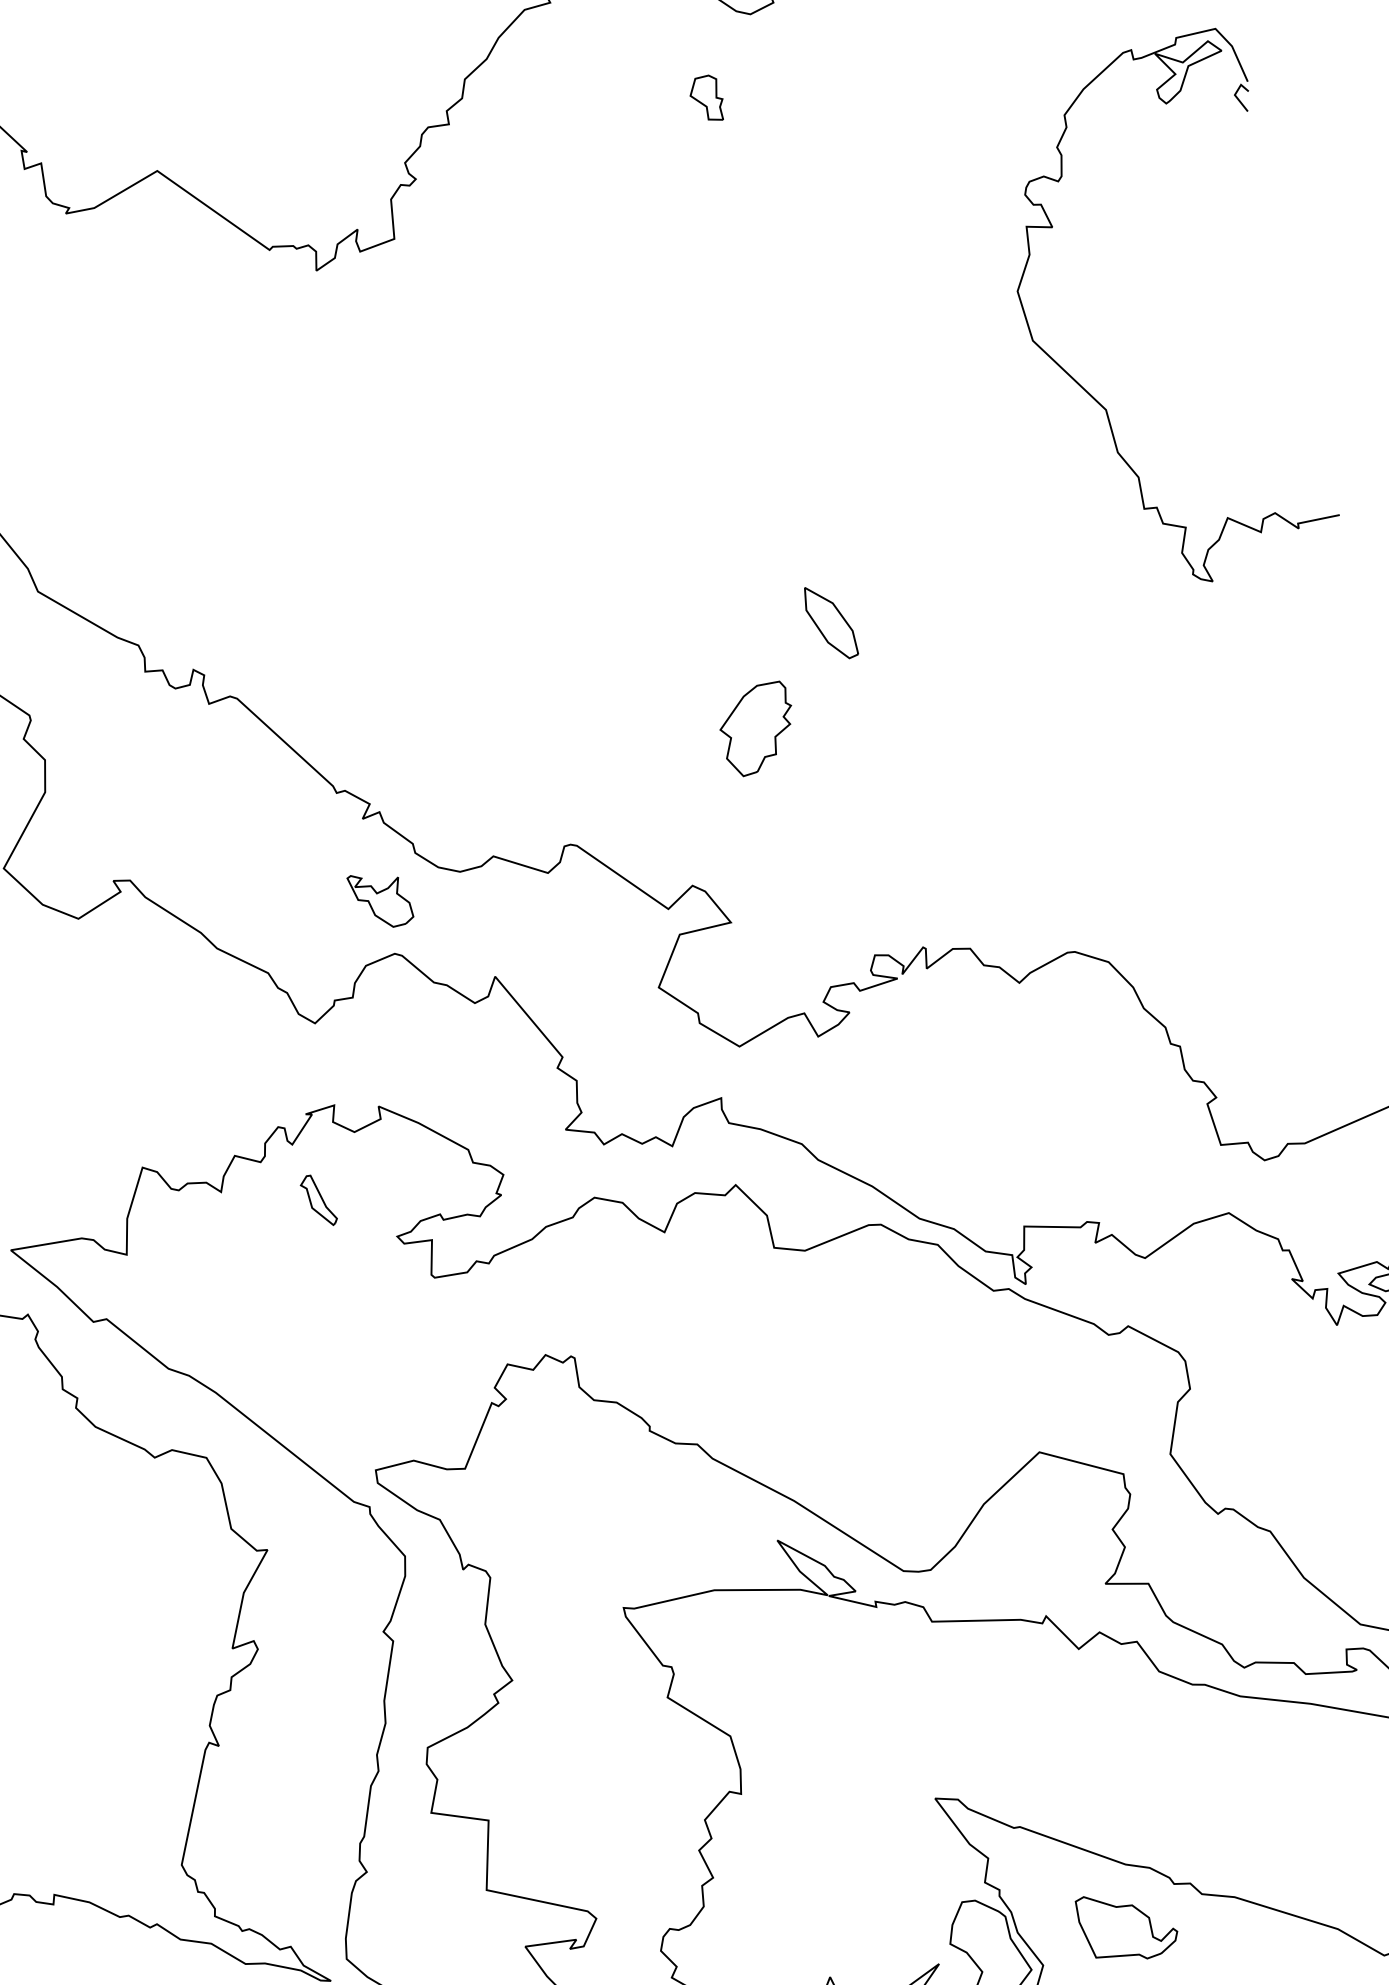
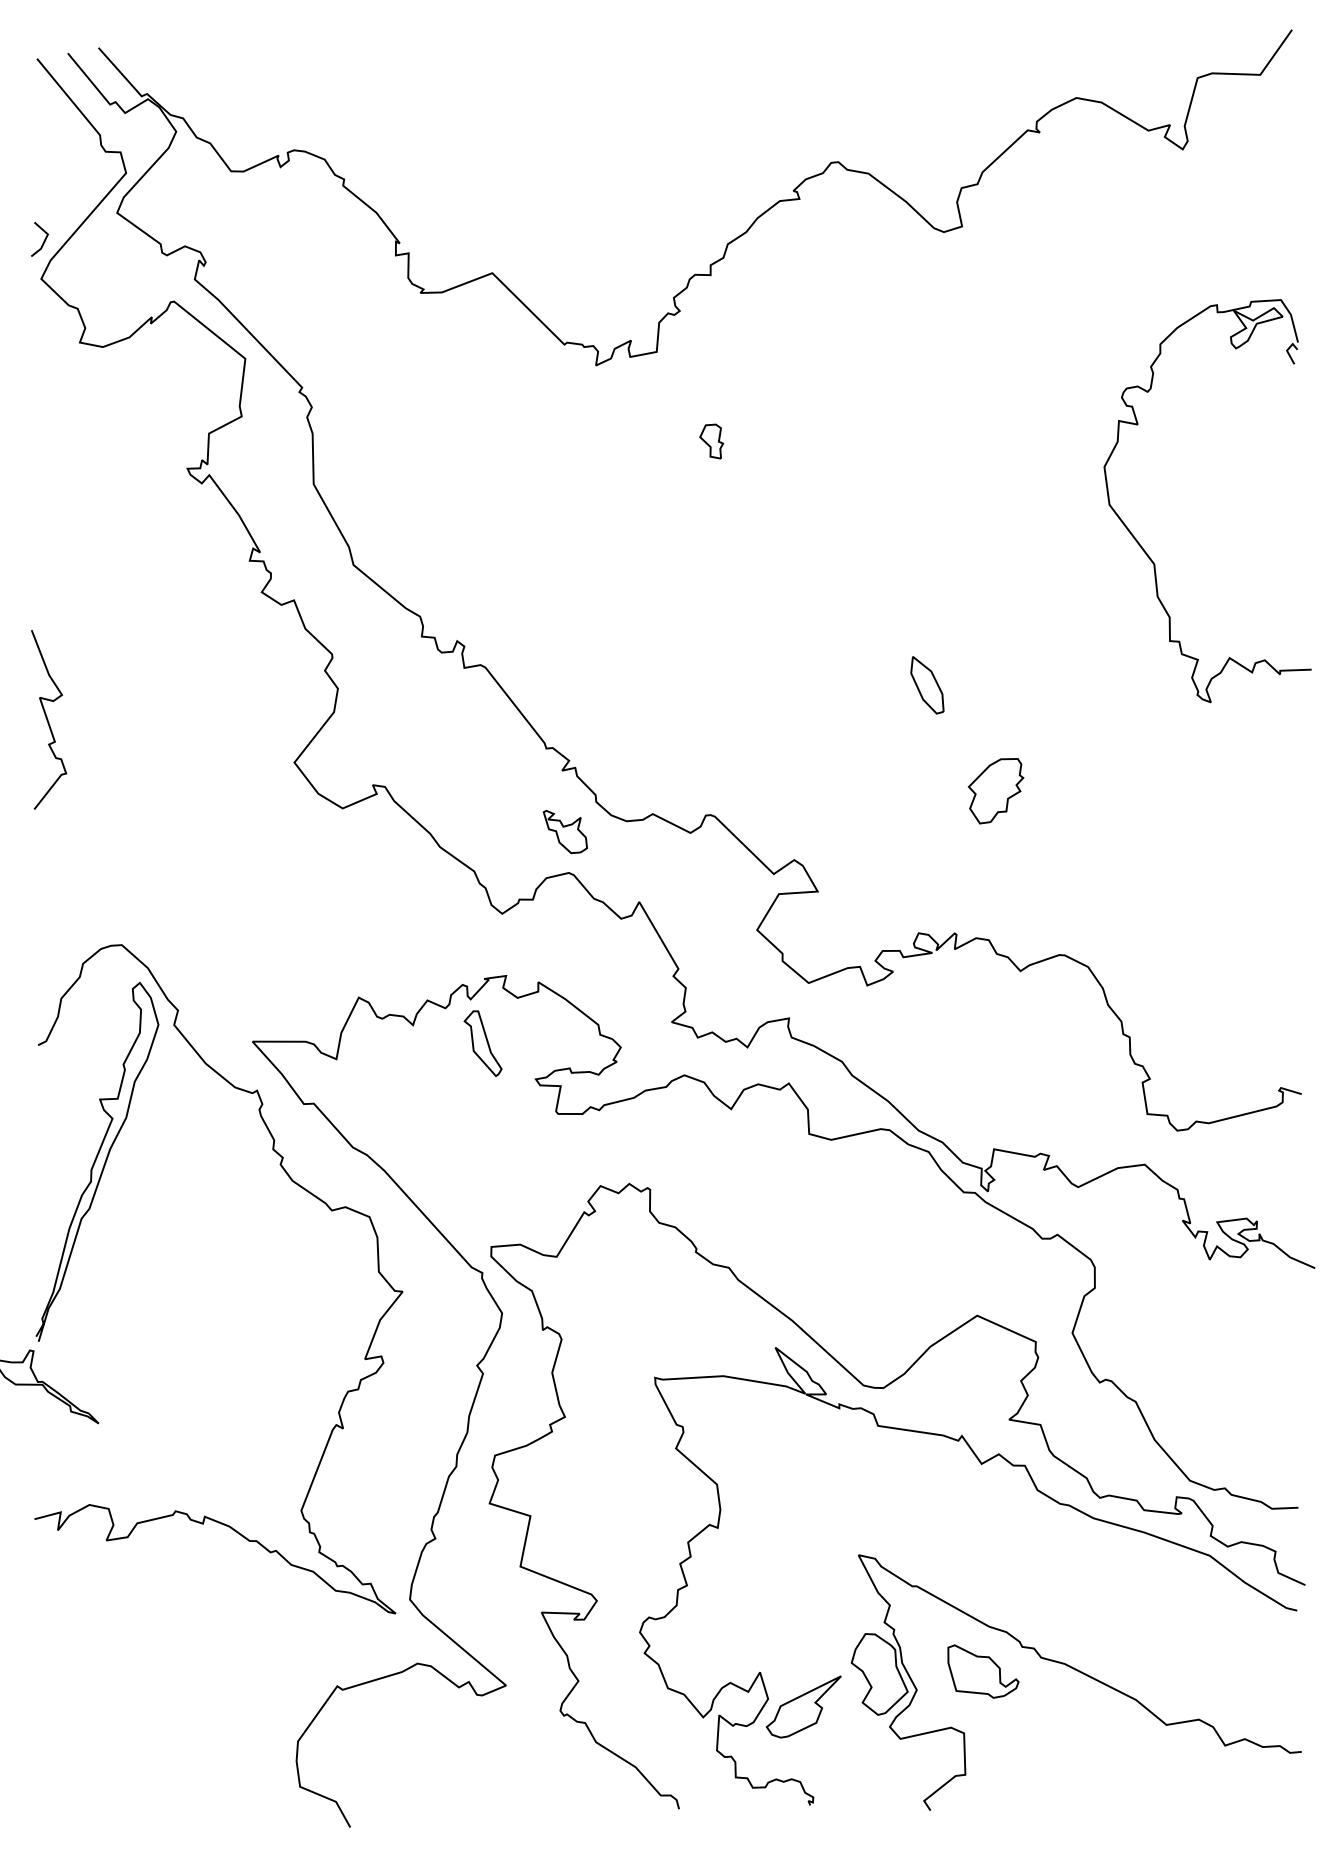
part: (706, 99) -> (711, 441), moved
part: (758, 729) -> (996, 791), moved
part: (317, 1200) -> (482, 1043), size x1.67

